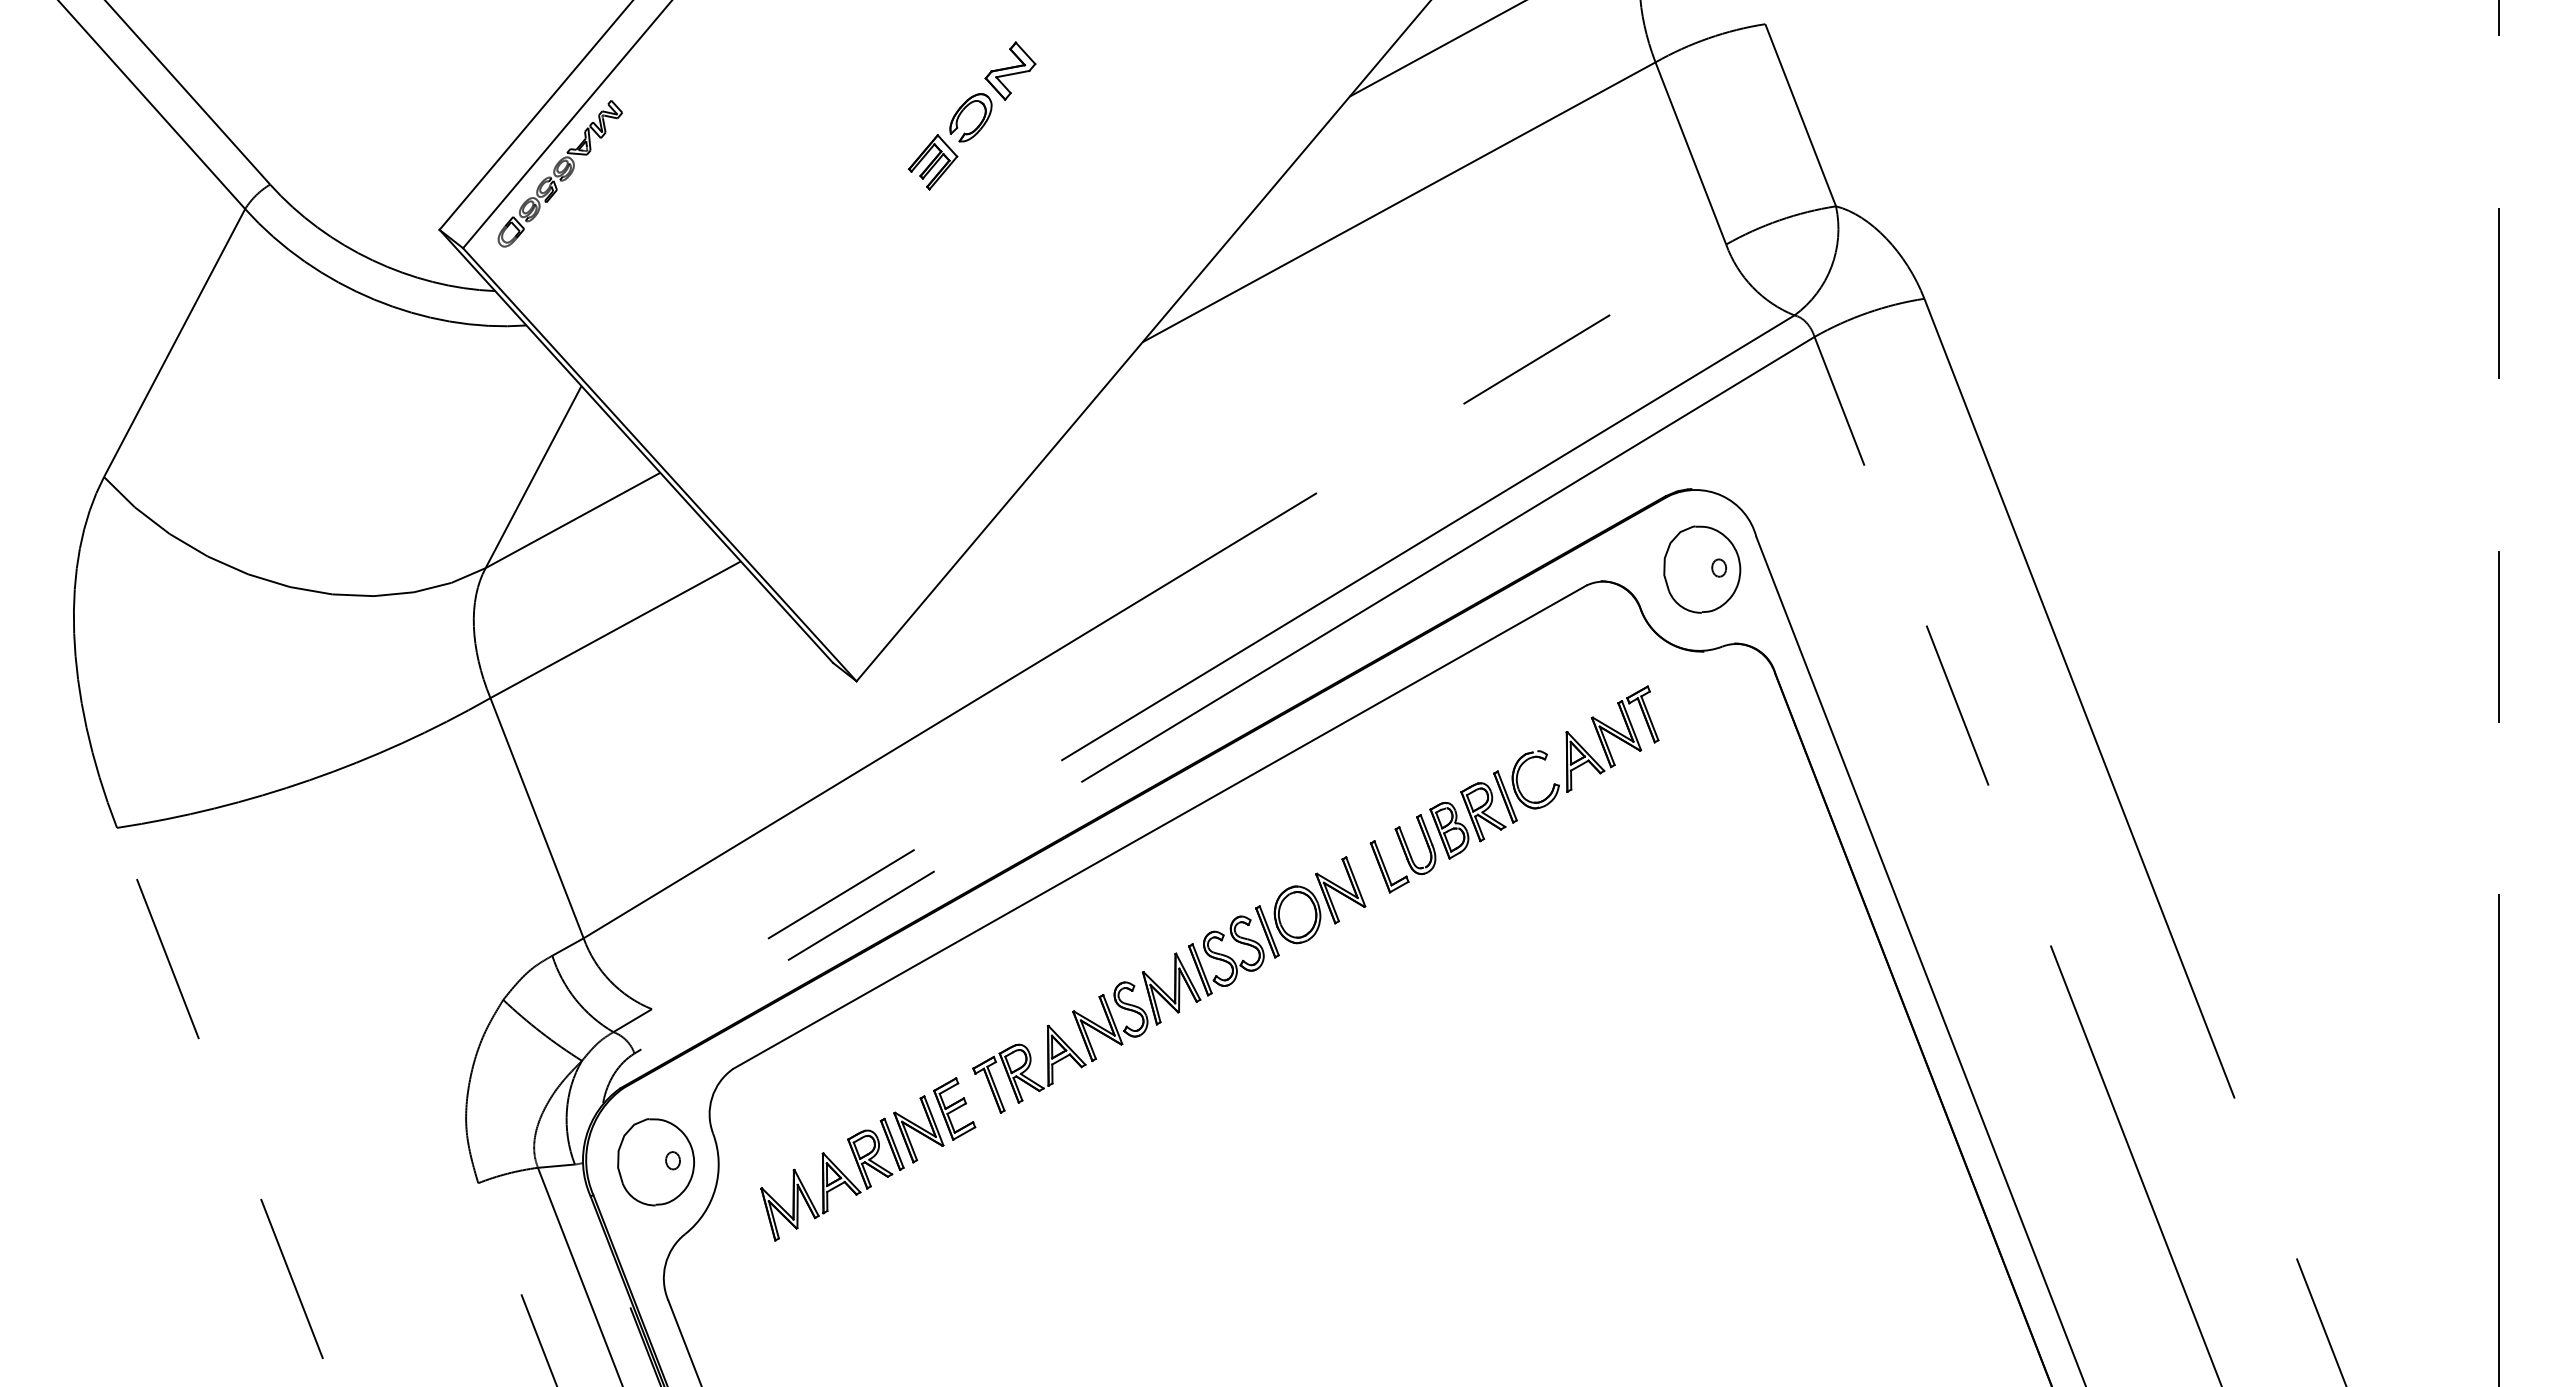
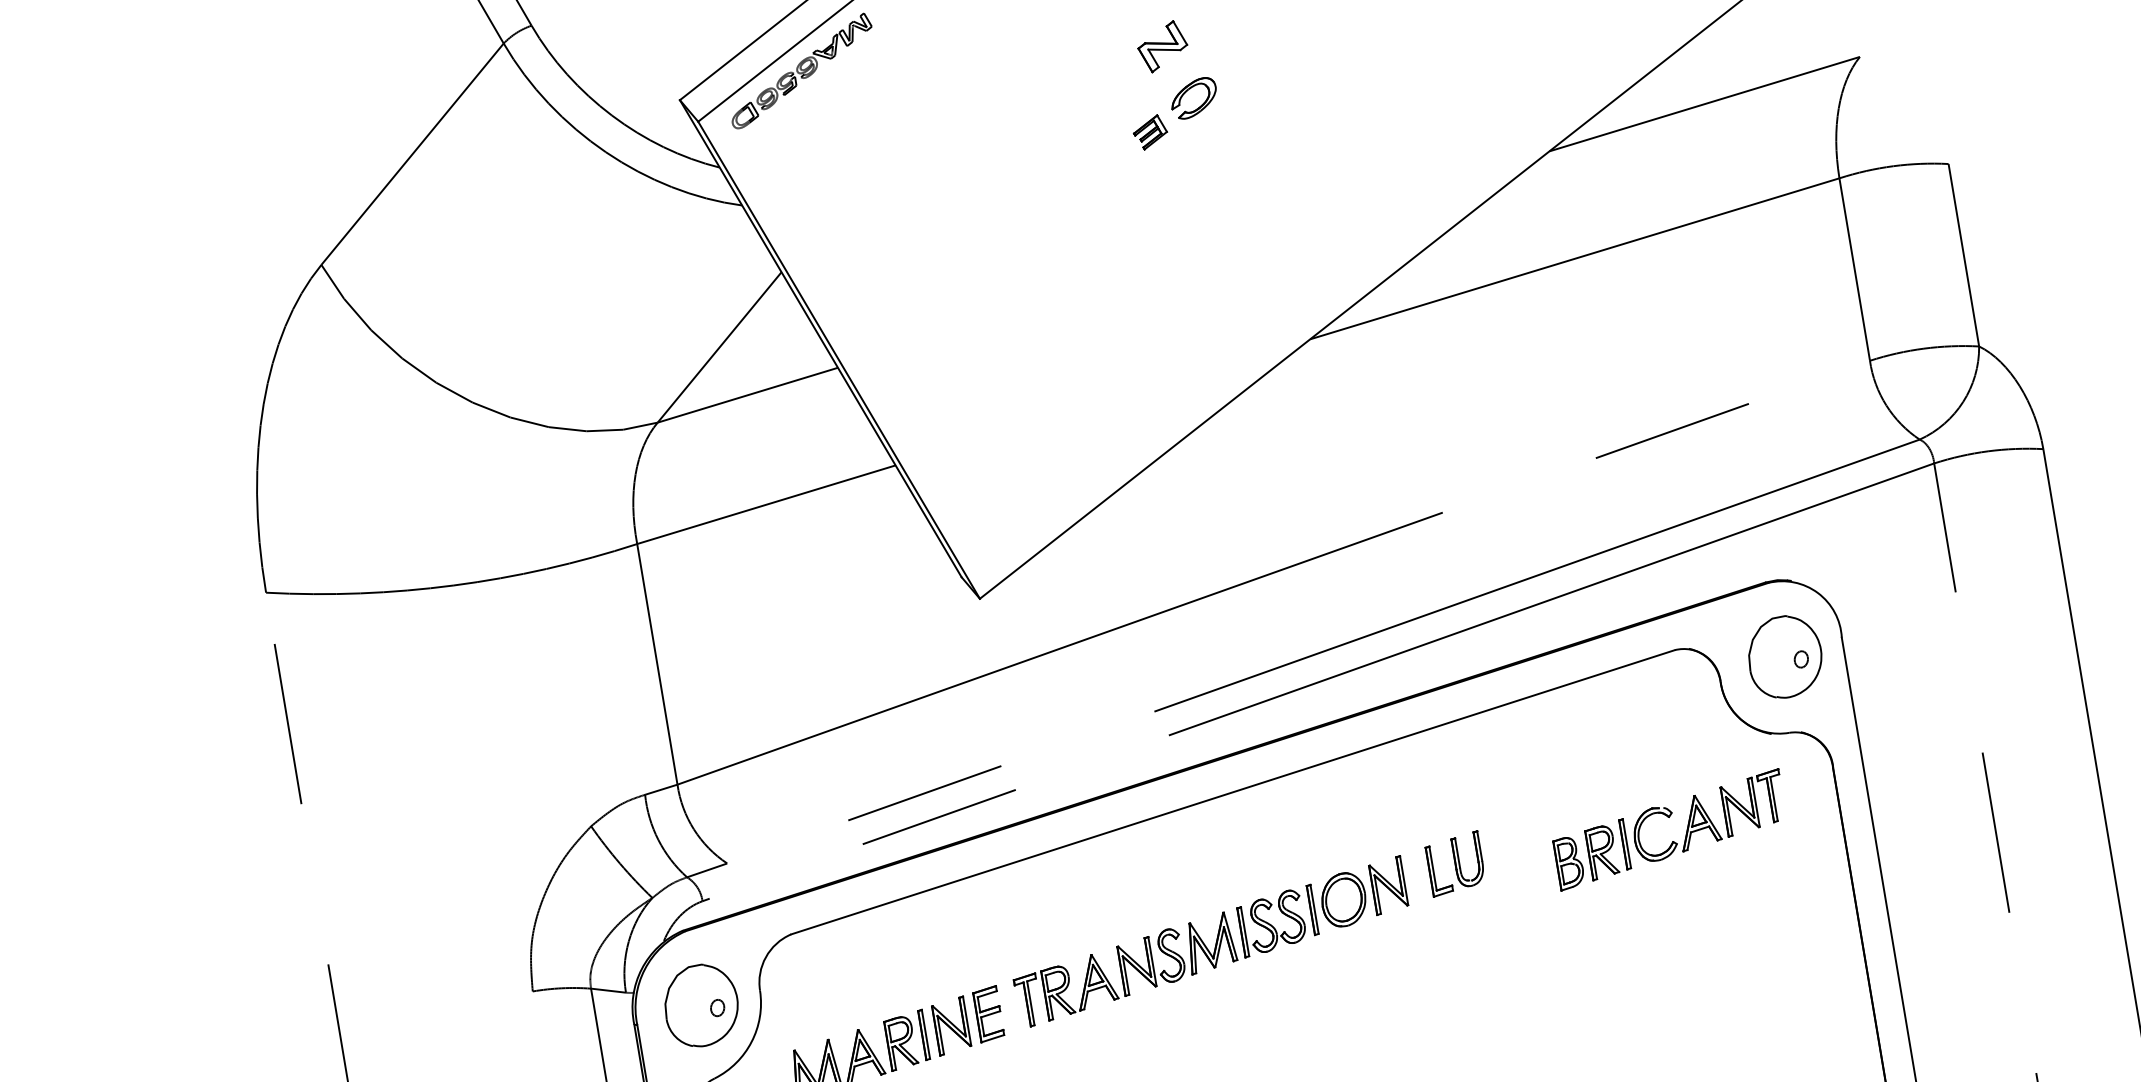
part: (1010, 70) -> (1162, 46), moved
part: (933, 162) -> (1150, 132), size x0.7
part: (1544, 760) -> (1668, 817), moved

